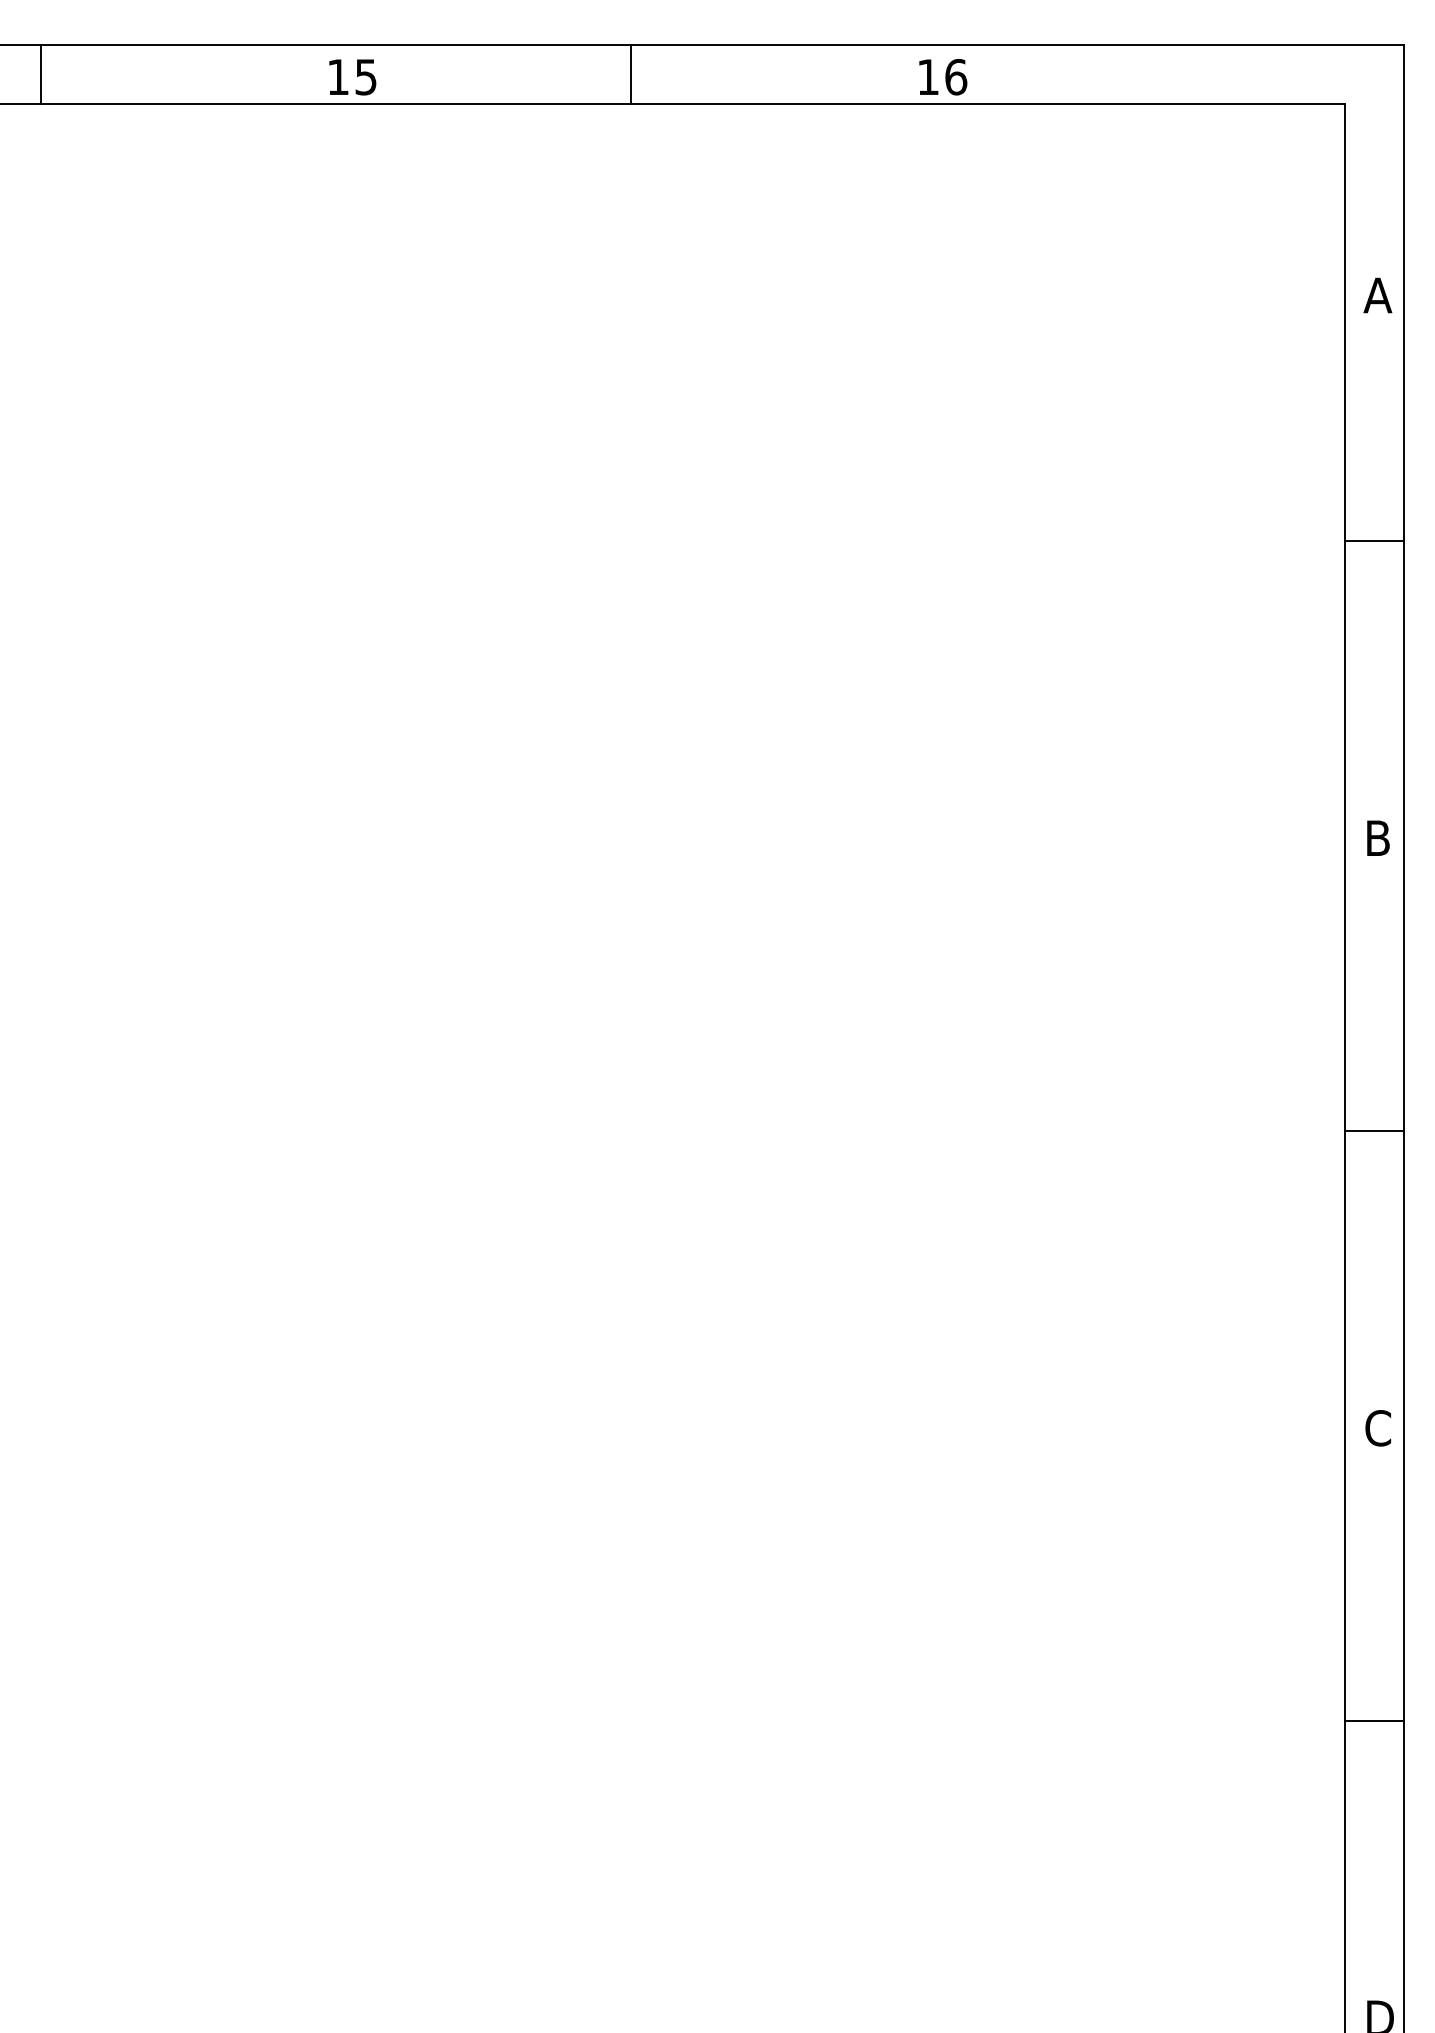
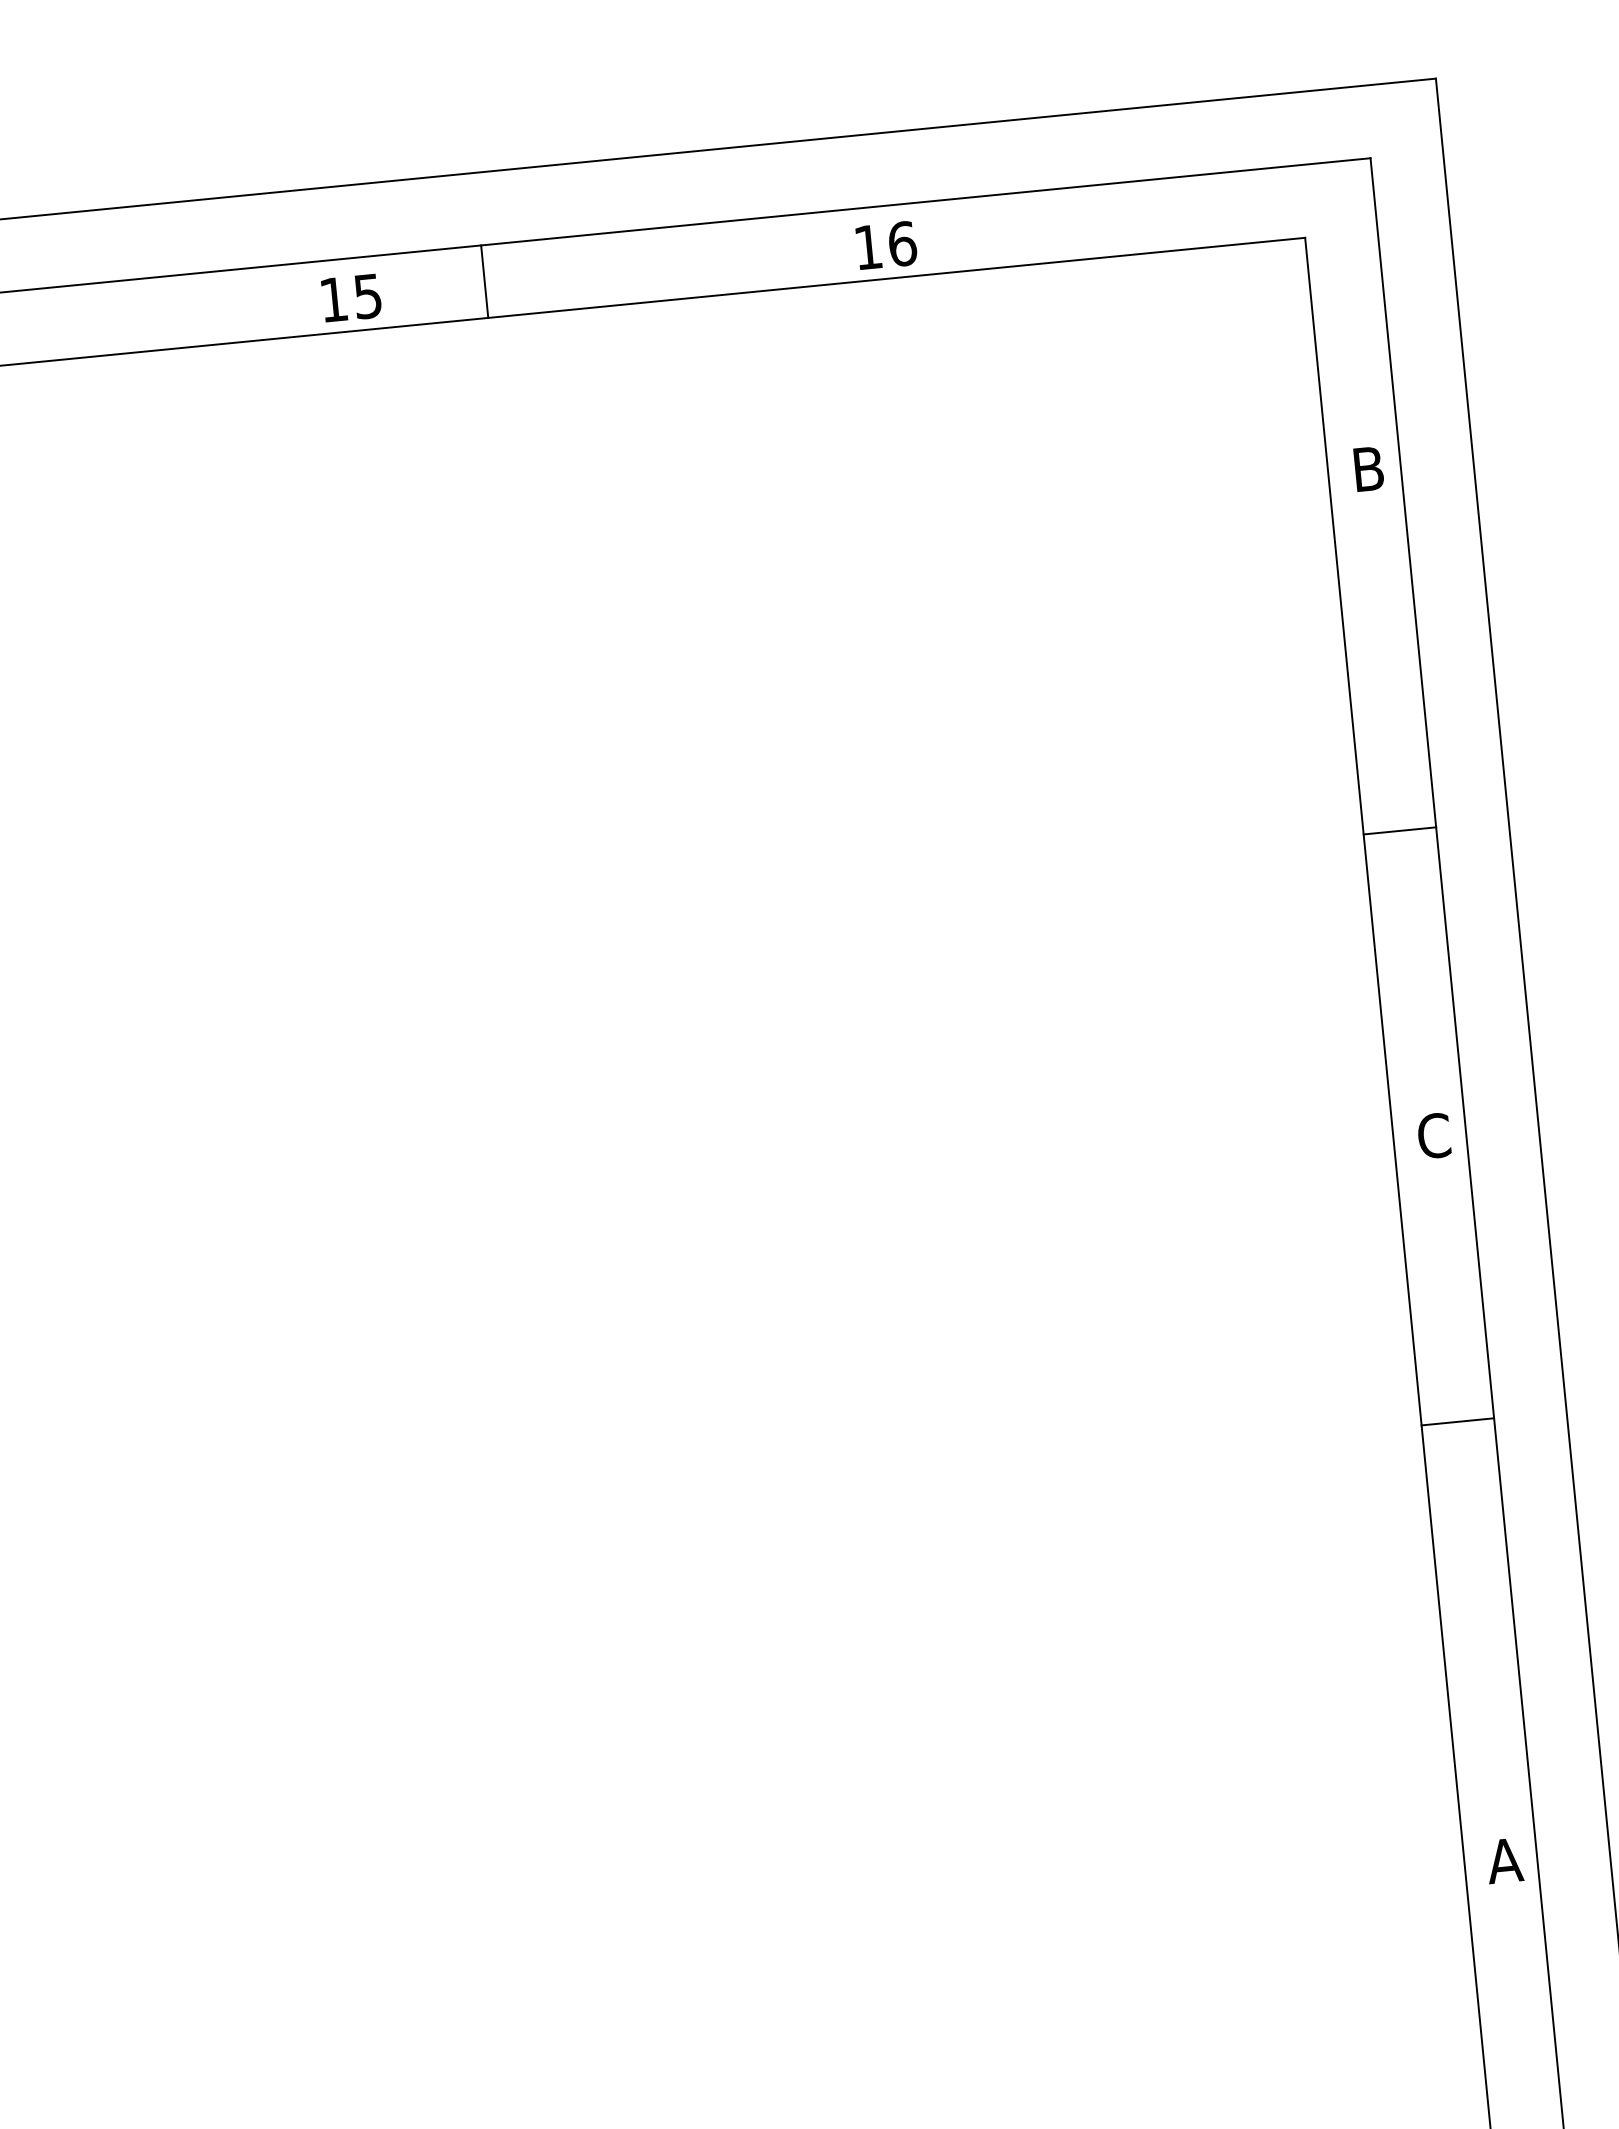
line: (631, 74) -> (484, 281), moved
text: (352, 77) -> (351, 298), moved
text: (943, 77) -> (887, 245), moved
text: (1377, 295) -> (1367, 469), A -> B
line: (1374, 540) -> (1399, 830), moved
text: (1378, 838) -> (1434, 1136), B -> C
line: (1374, 1130) -> (1457, 1421), moved
text: (1377, 1428) -> (1504, 1861), C -> A

